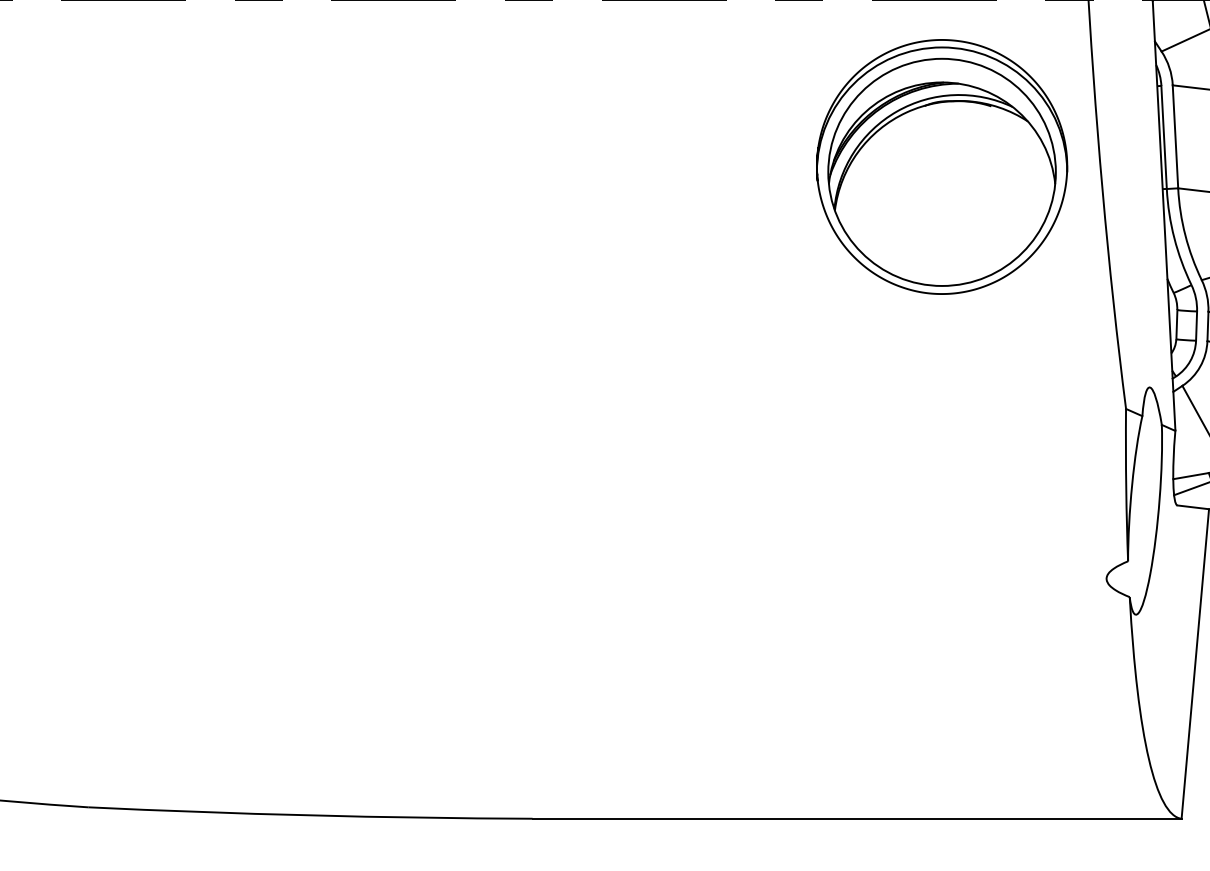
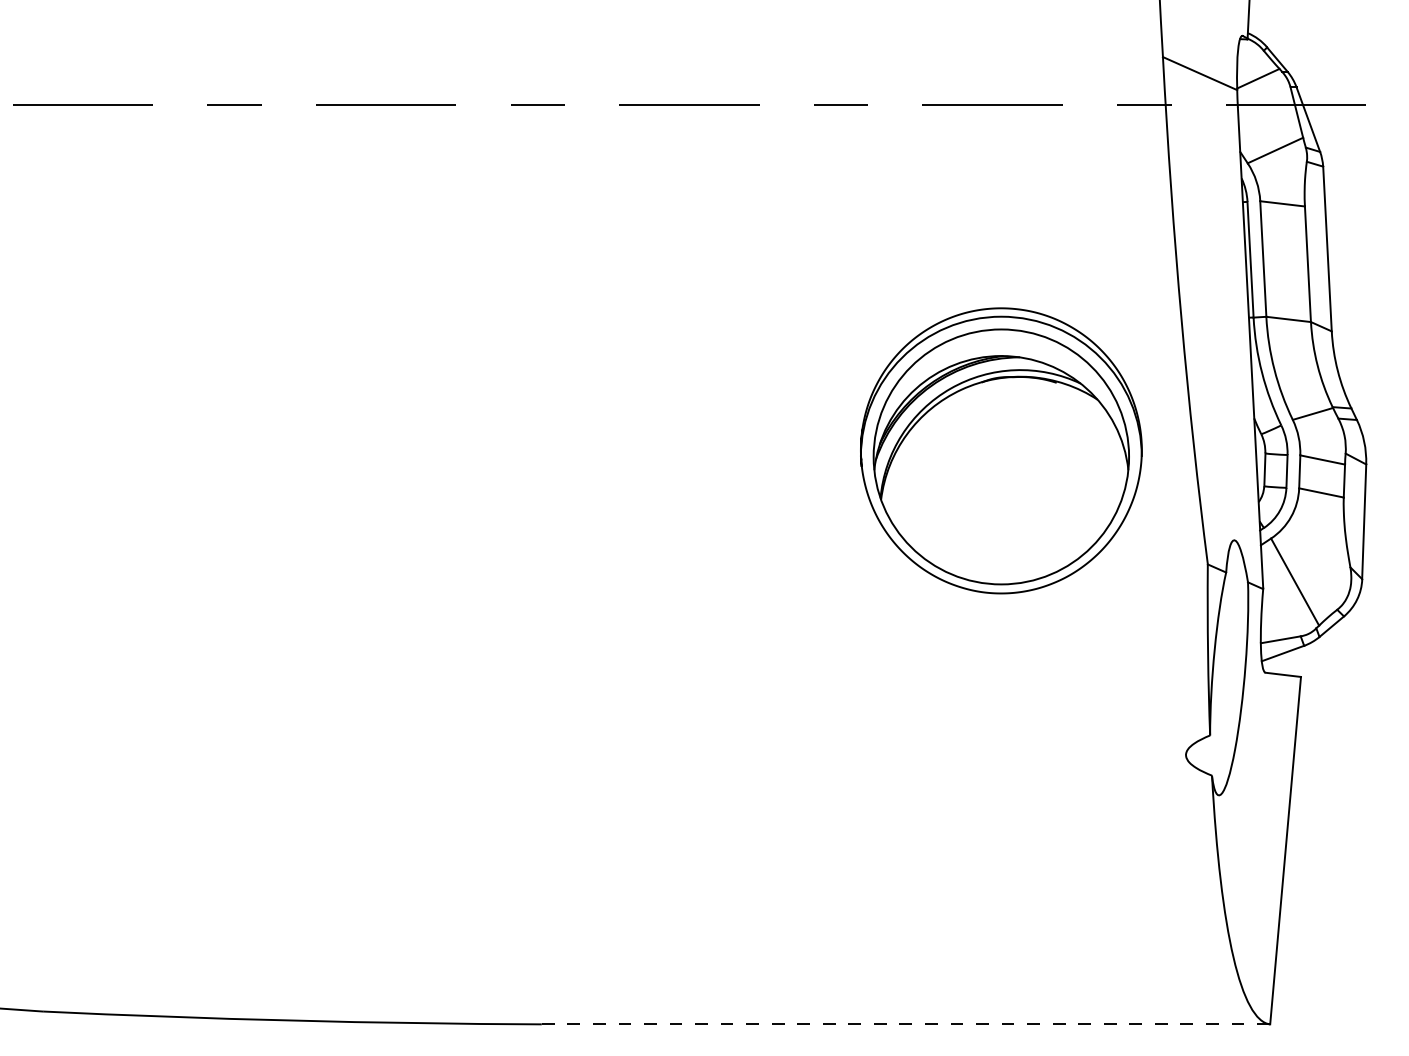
part: (942, 166) -> (1001, 450), moved
line: (857, 818) -> (906, 1024), solid -> dashed

